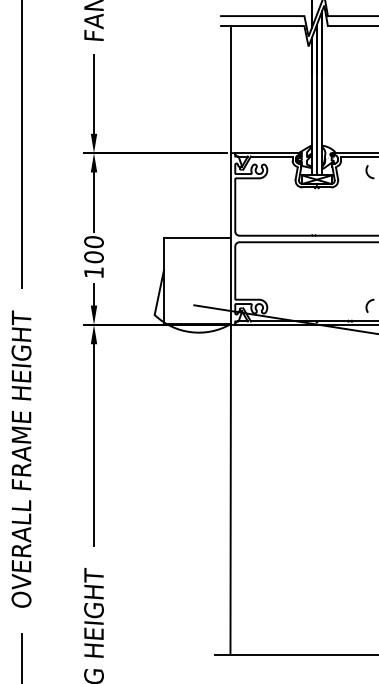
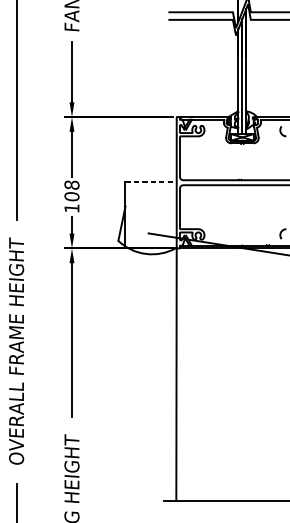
line: (230, 89) -> (176, 68), removed
line: (197, 237) -> (151, 181), solid -> dashed
text: (93, 242) -> (71, 185), 100 -> 108

